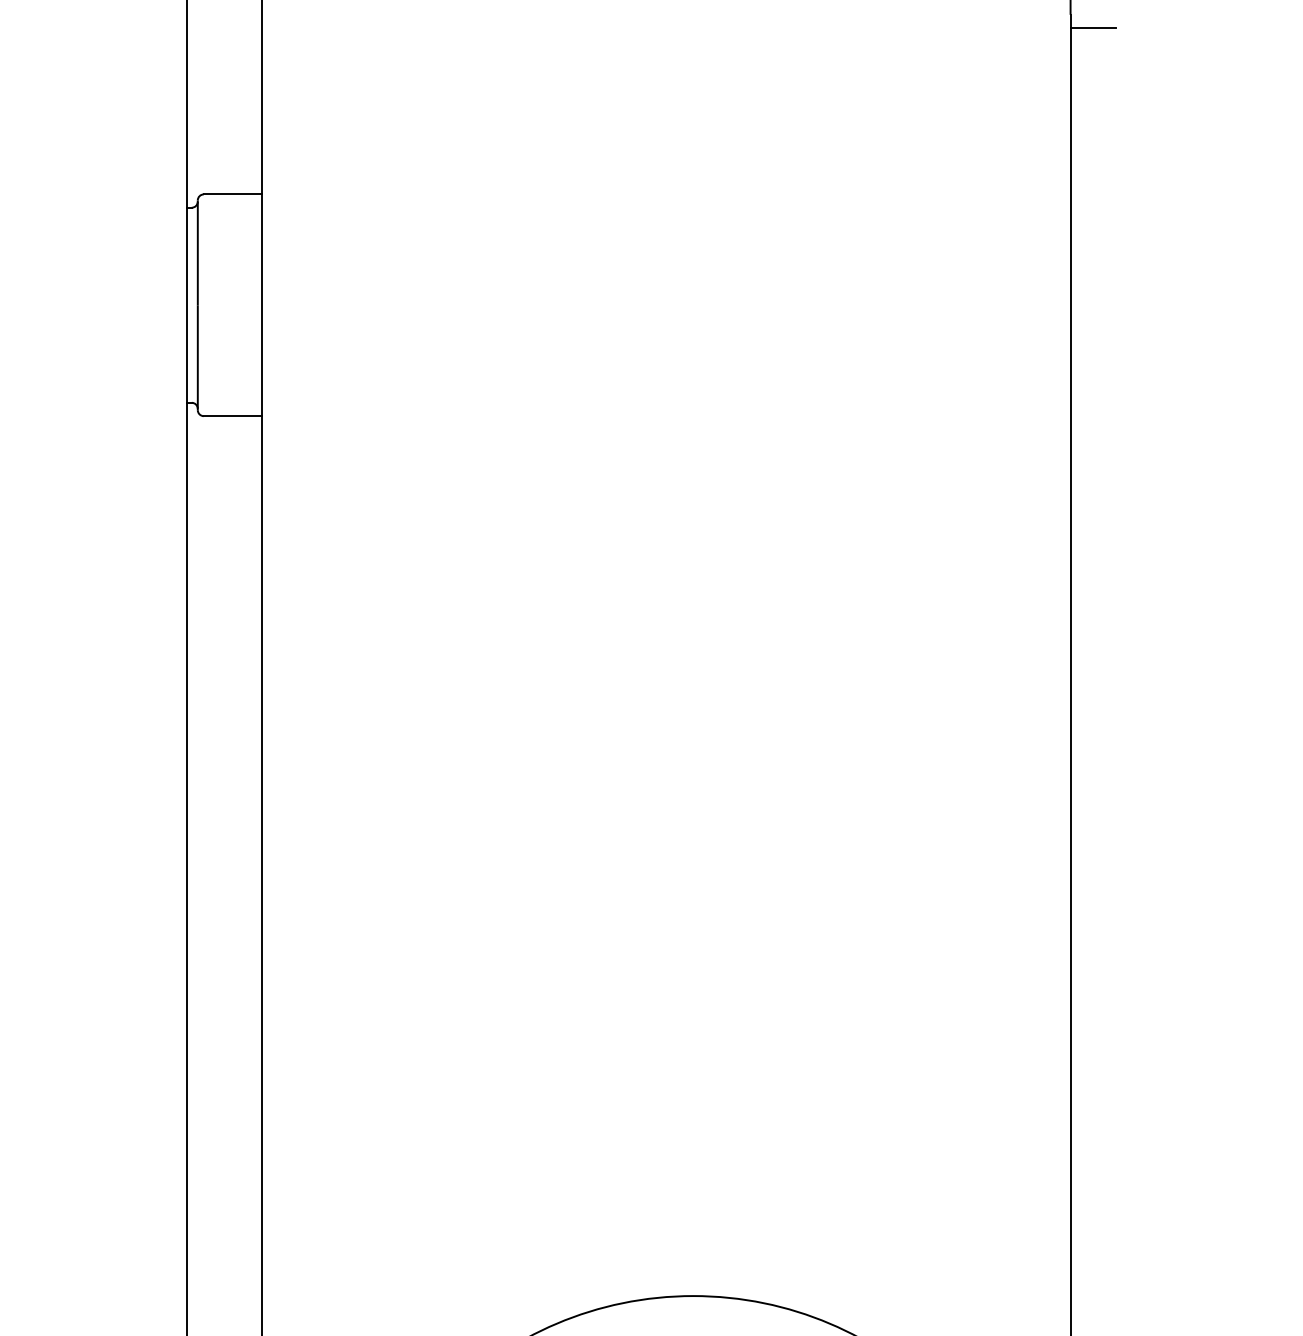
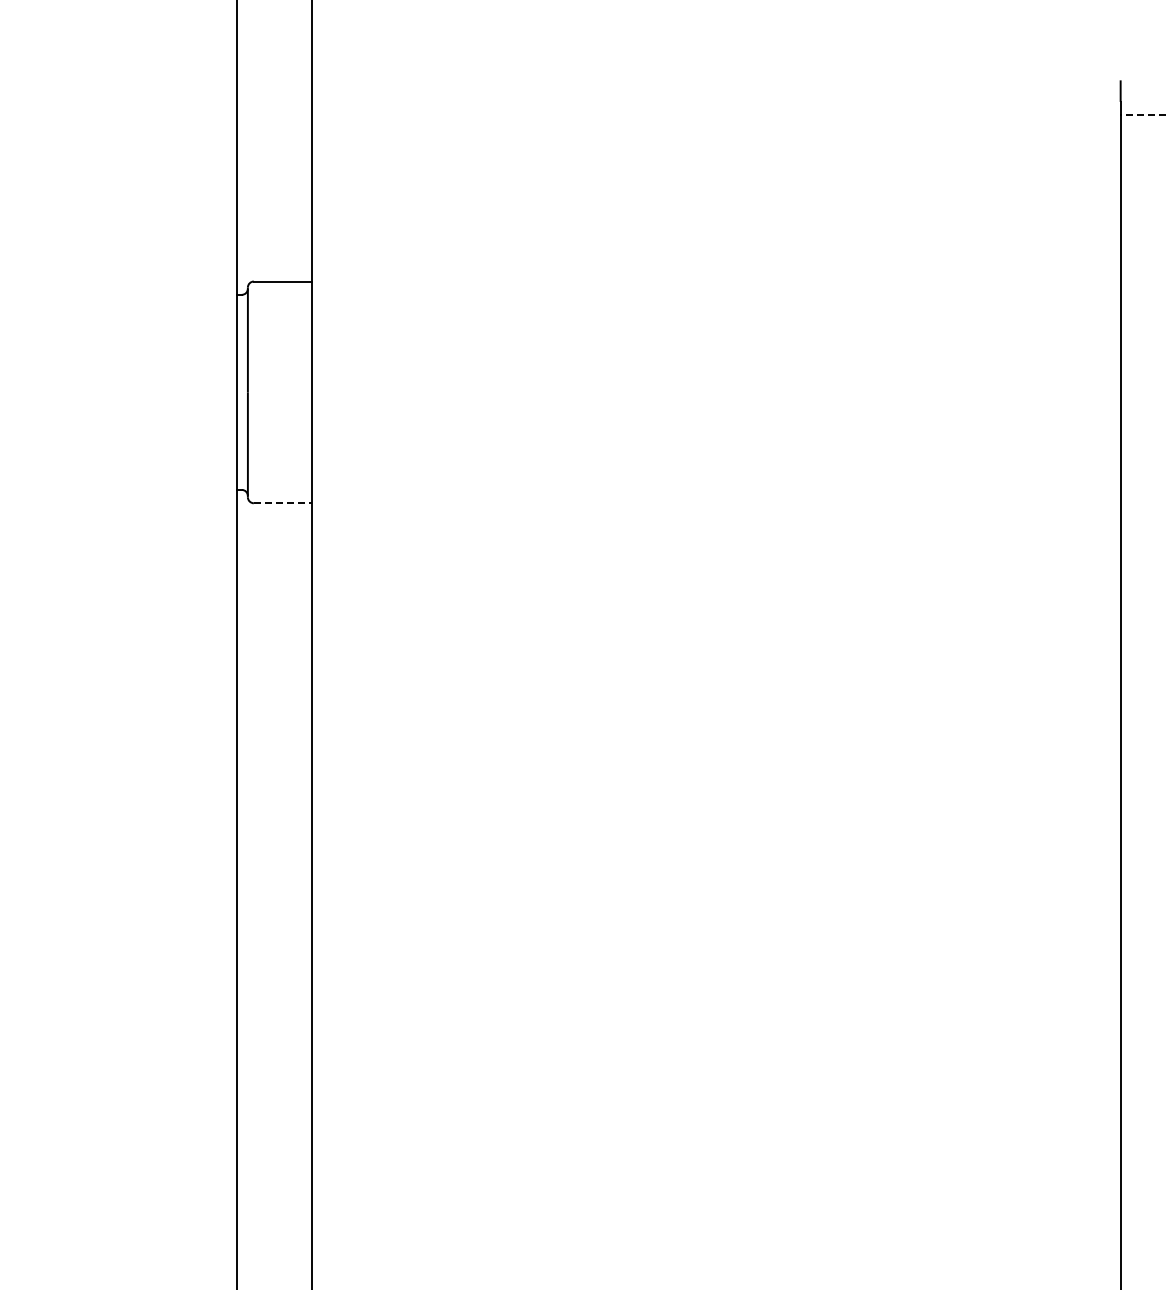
line: (1093, 28) -> (1143, 115), solid -> dashed
line: (233, 416) -> (283, 503), solid -> dashed

